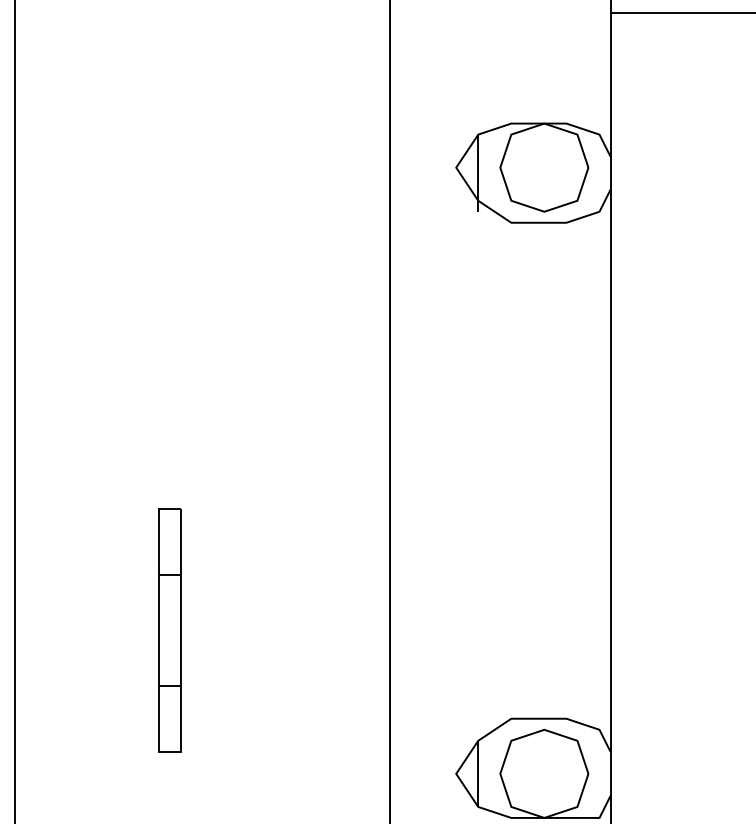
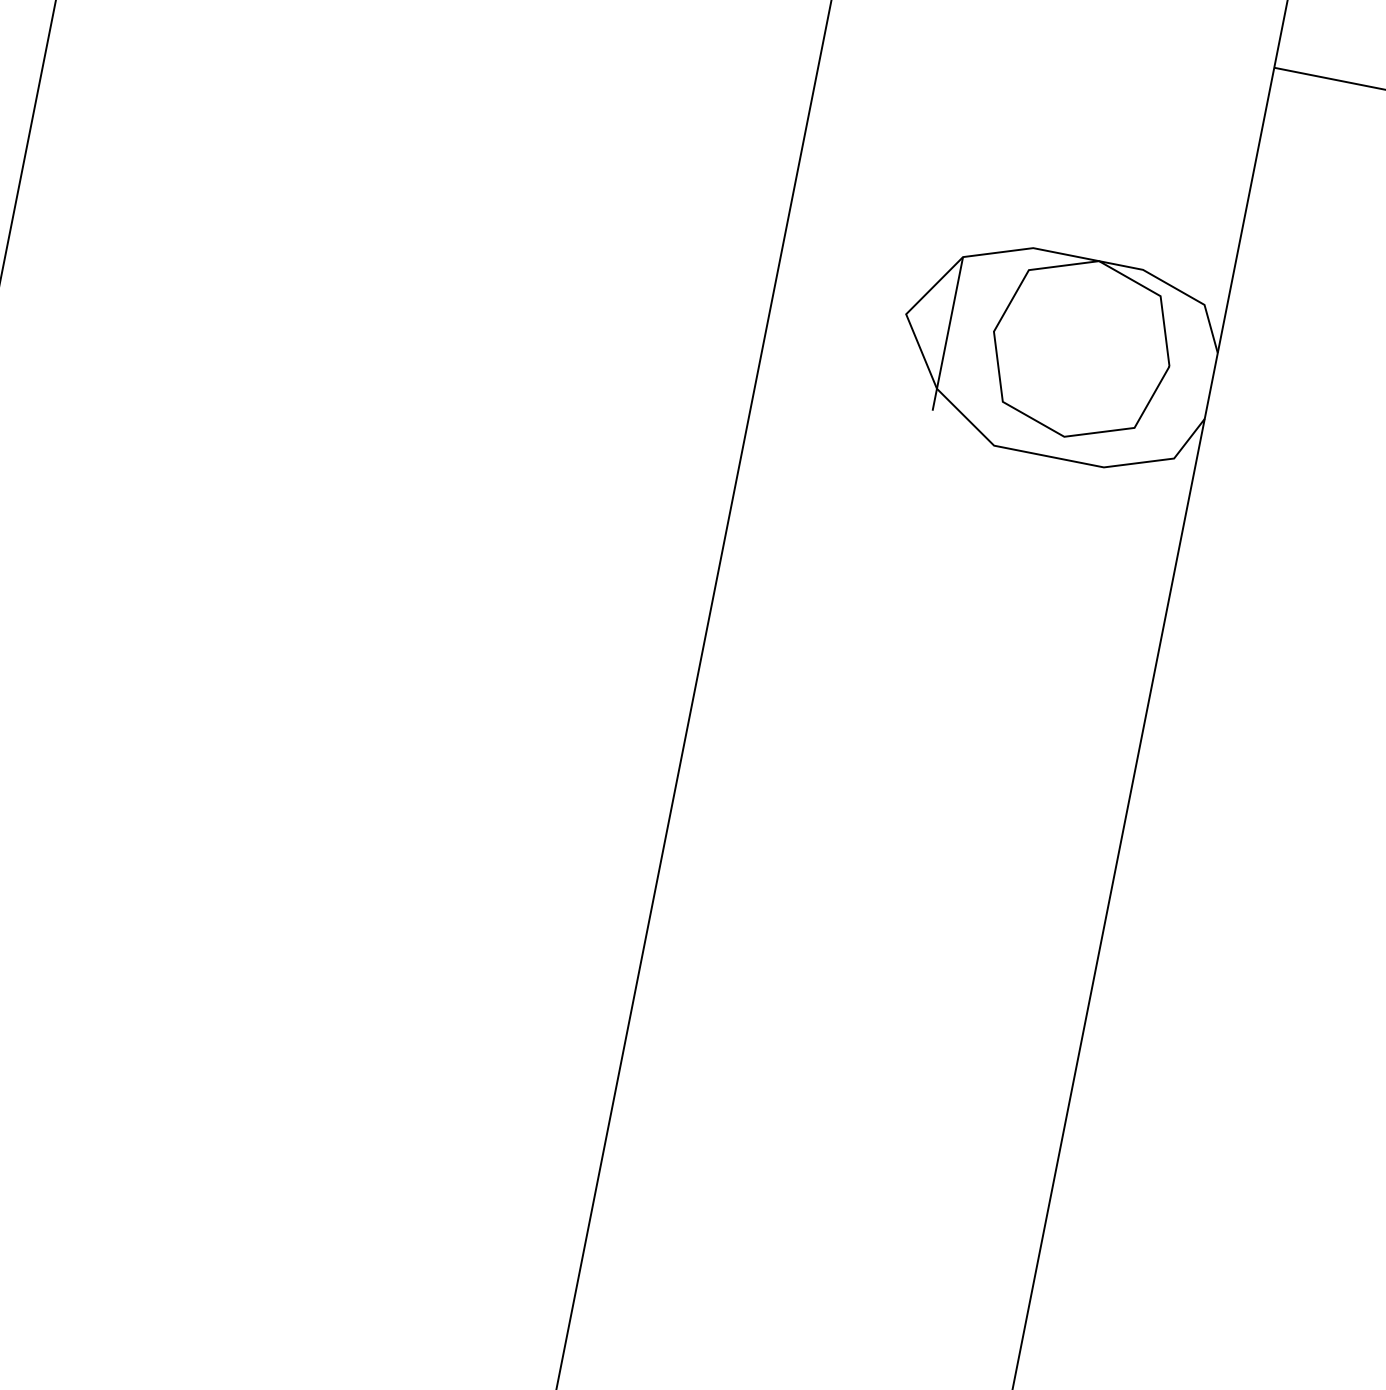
part: (169, 630) -> (152, 1122), removed

